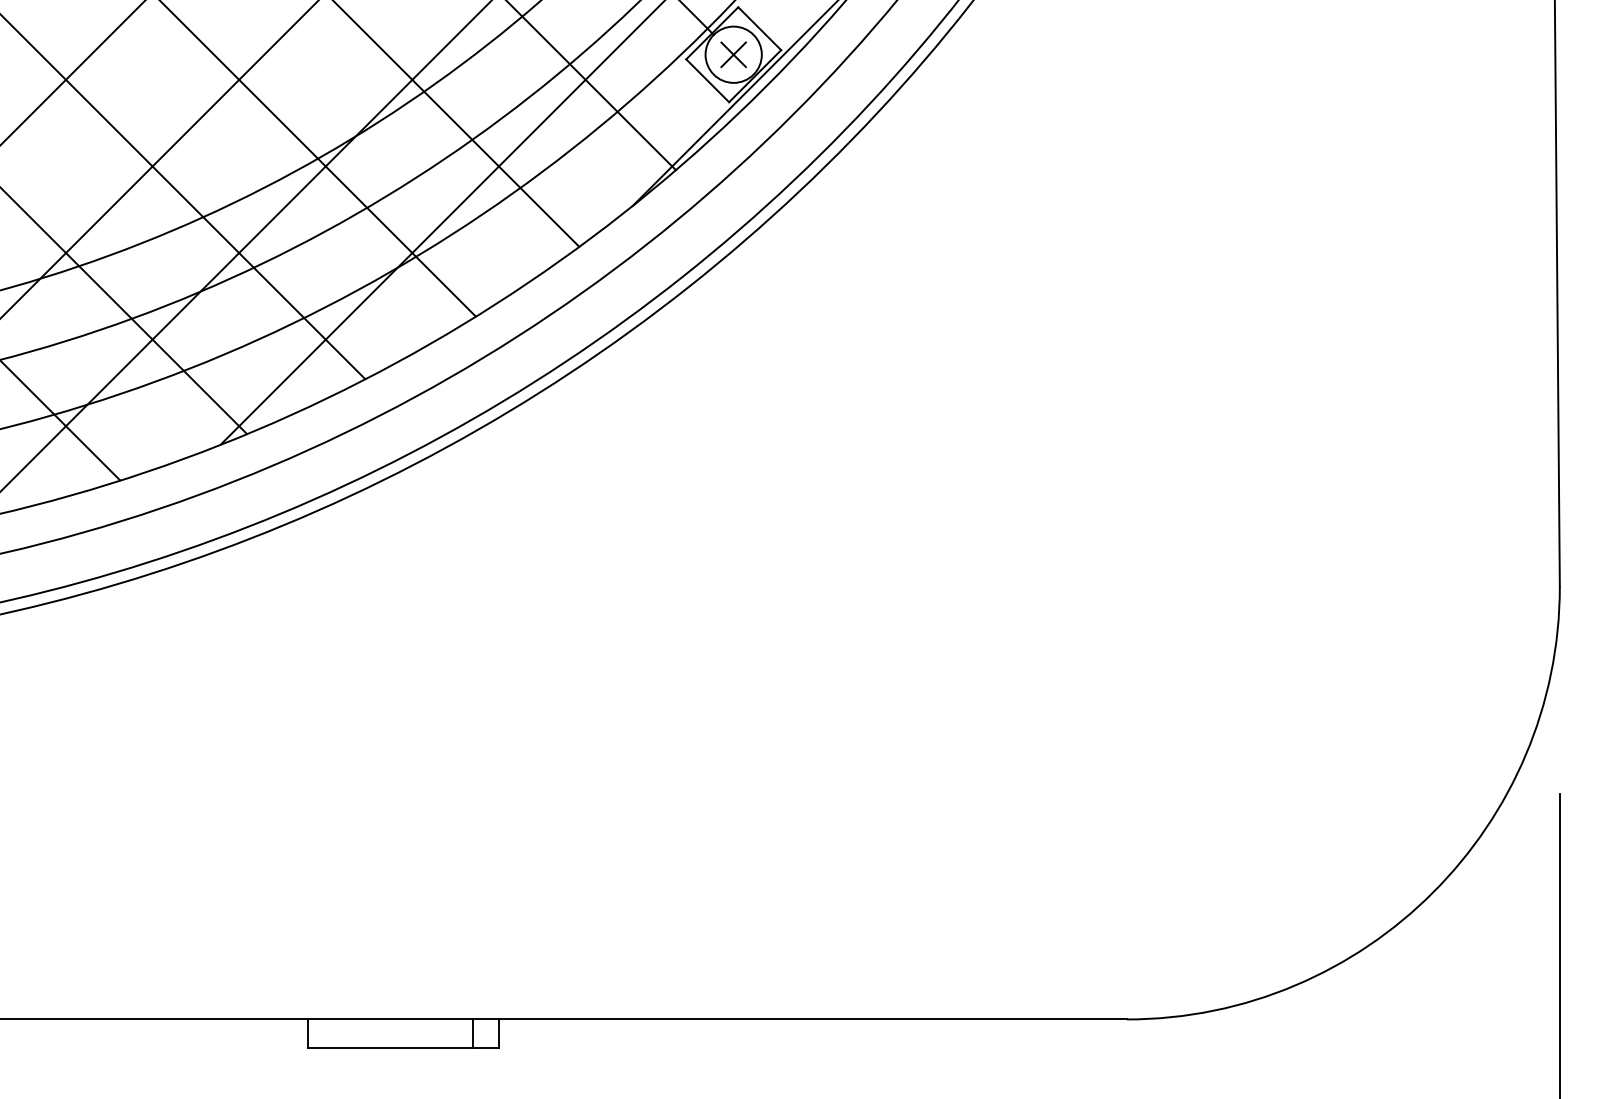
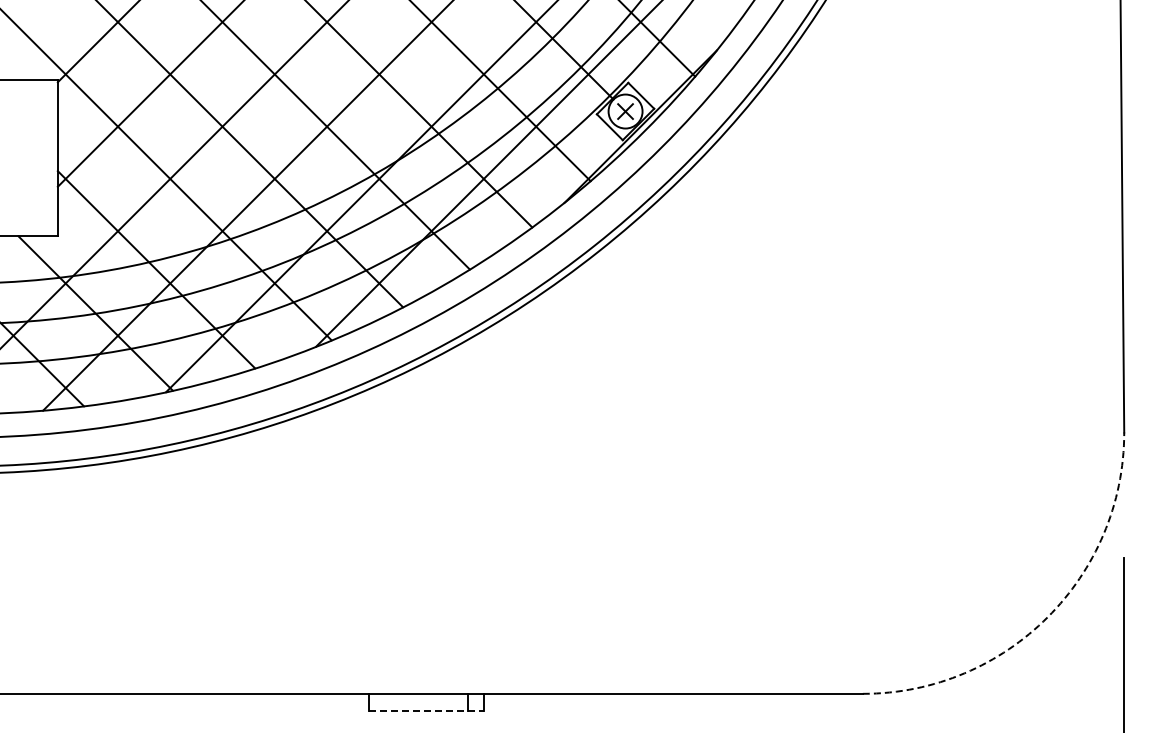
arc: (1432, 892) -> (1047, 617), solid -> dashed
line: (403, 1047) -> (426, 710), solid -> dashed

